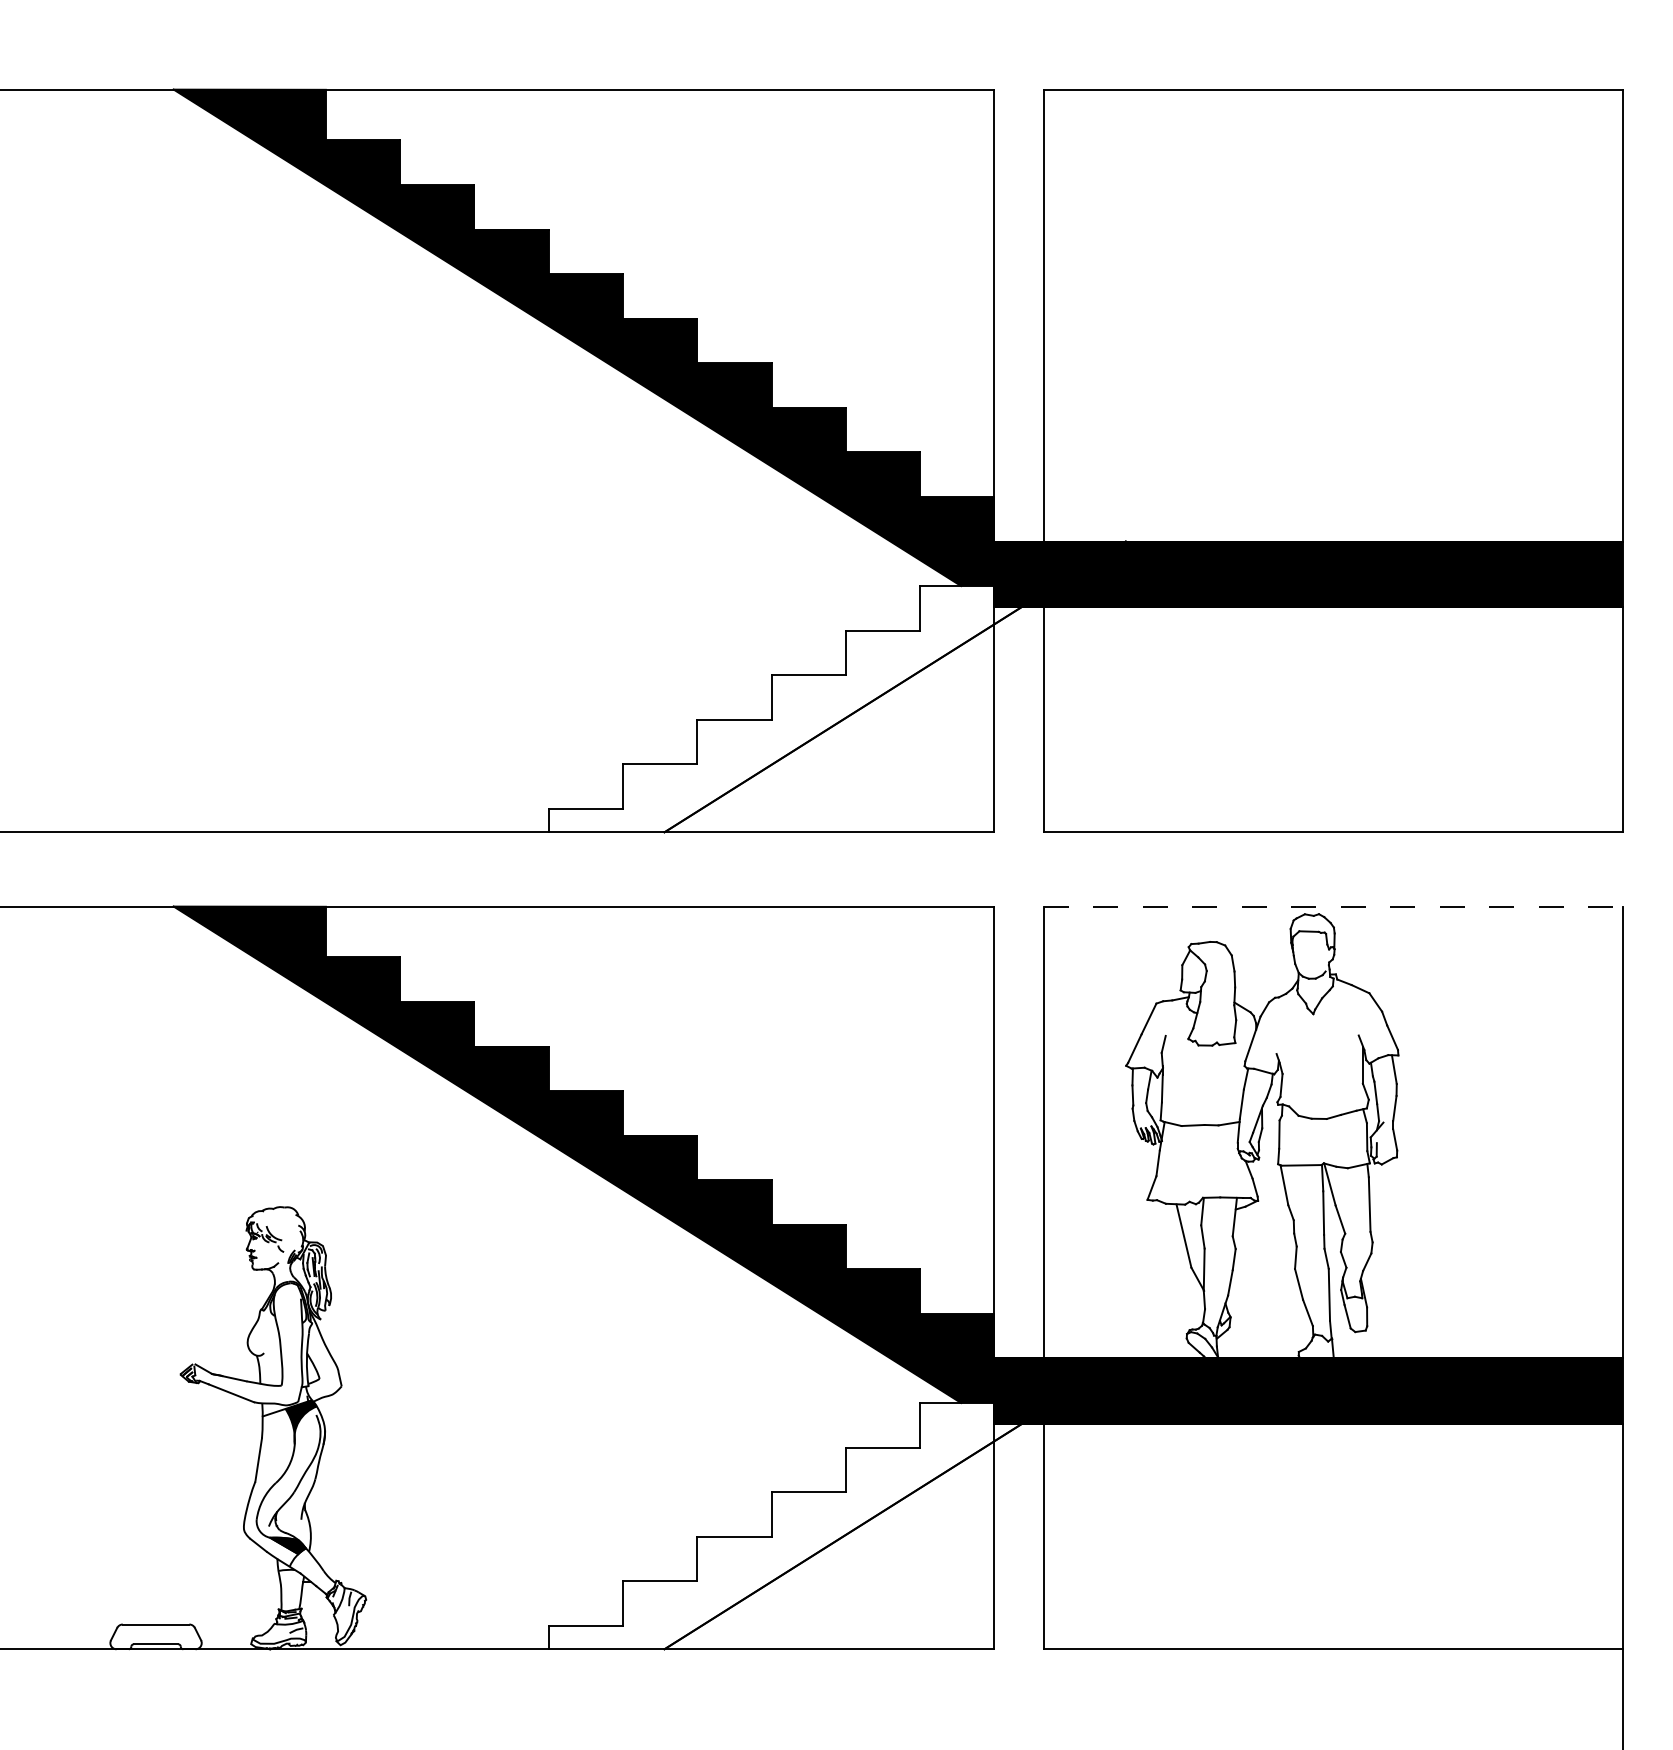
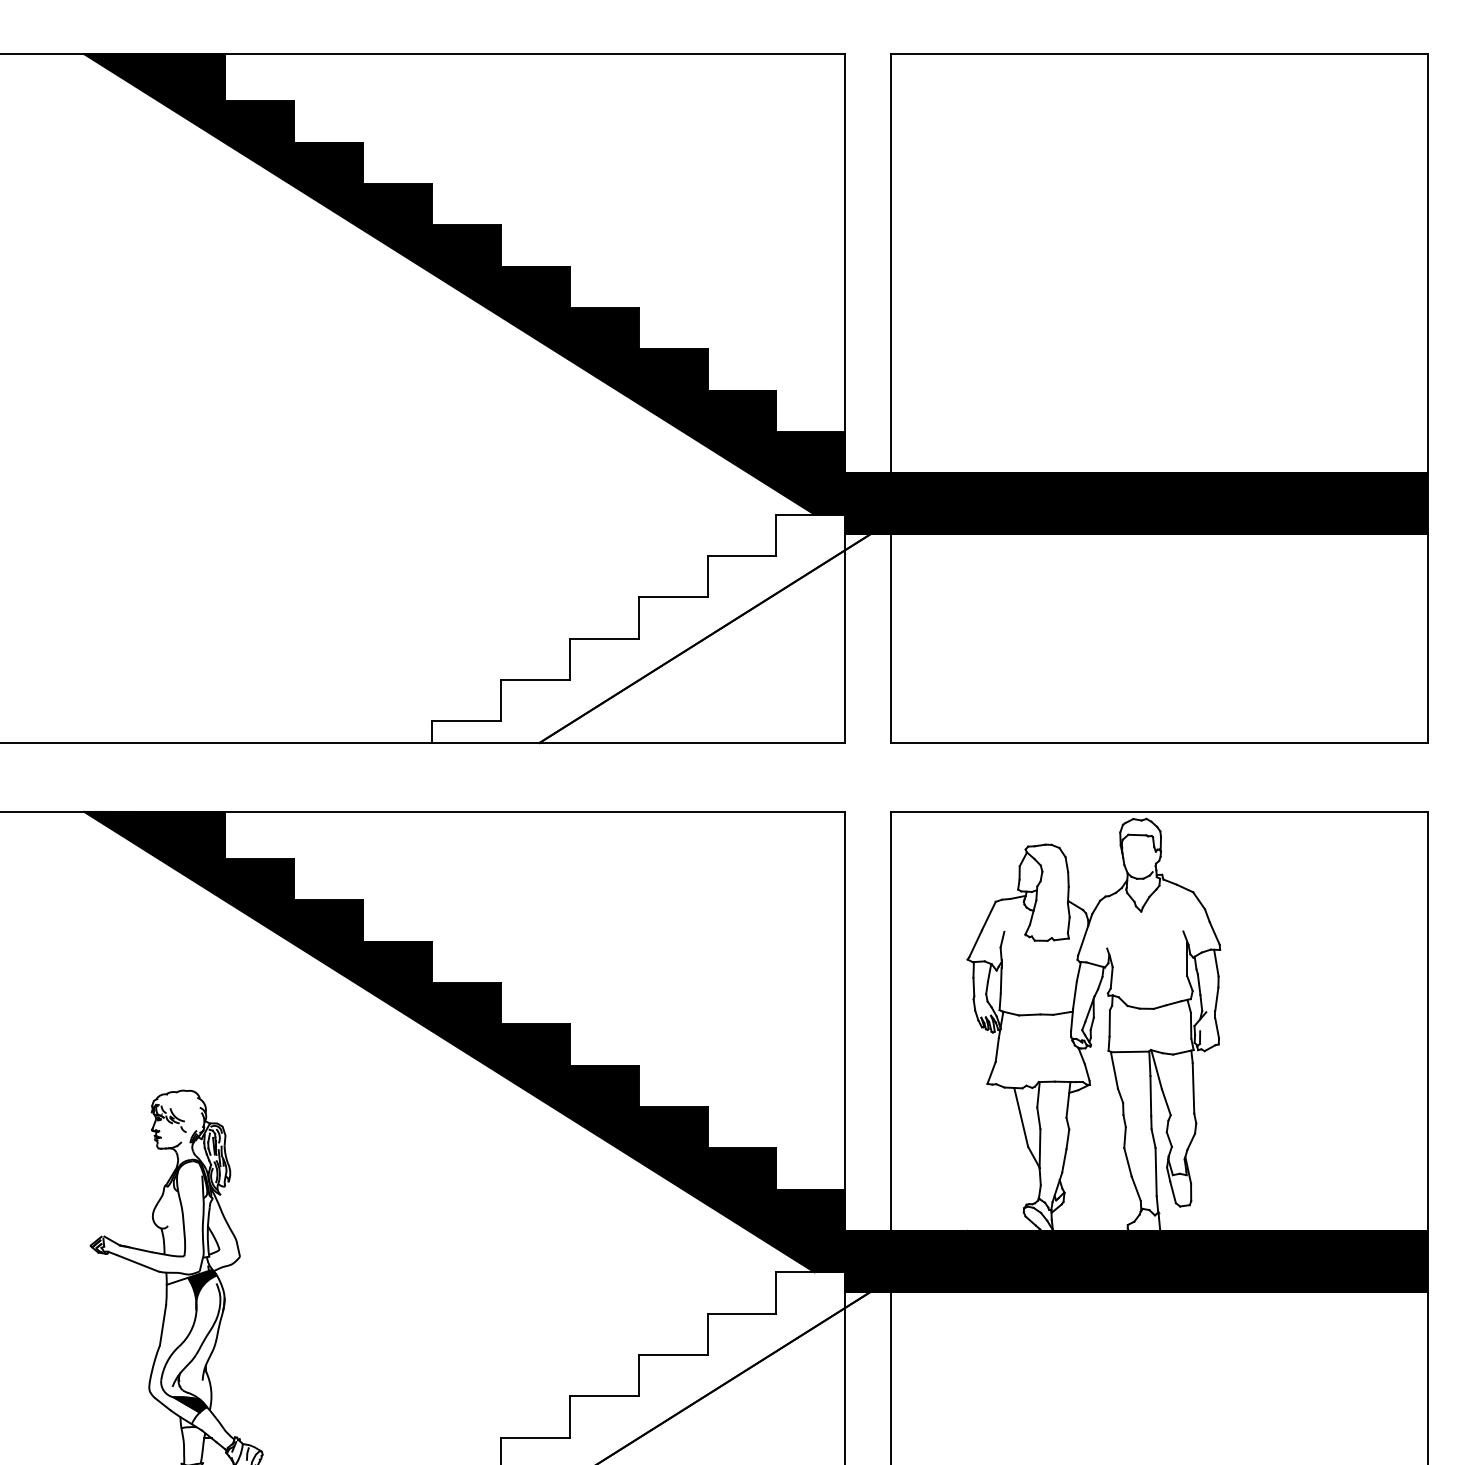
line: (1333, 906) -> (1159, 811), dashed -> solid

